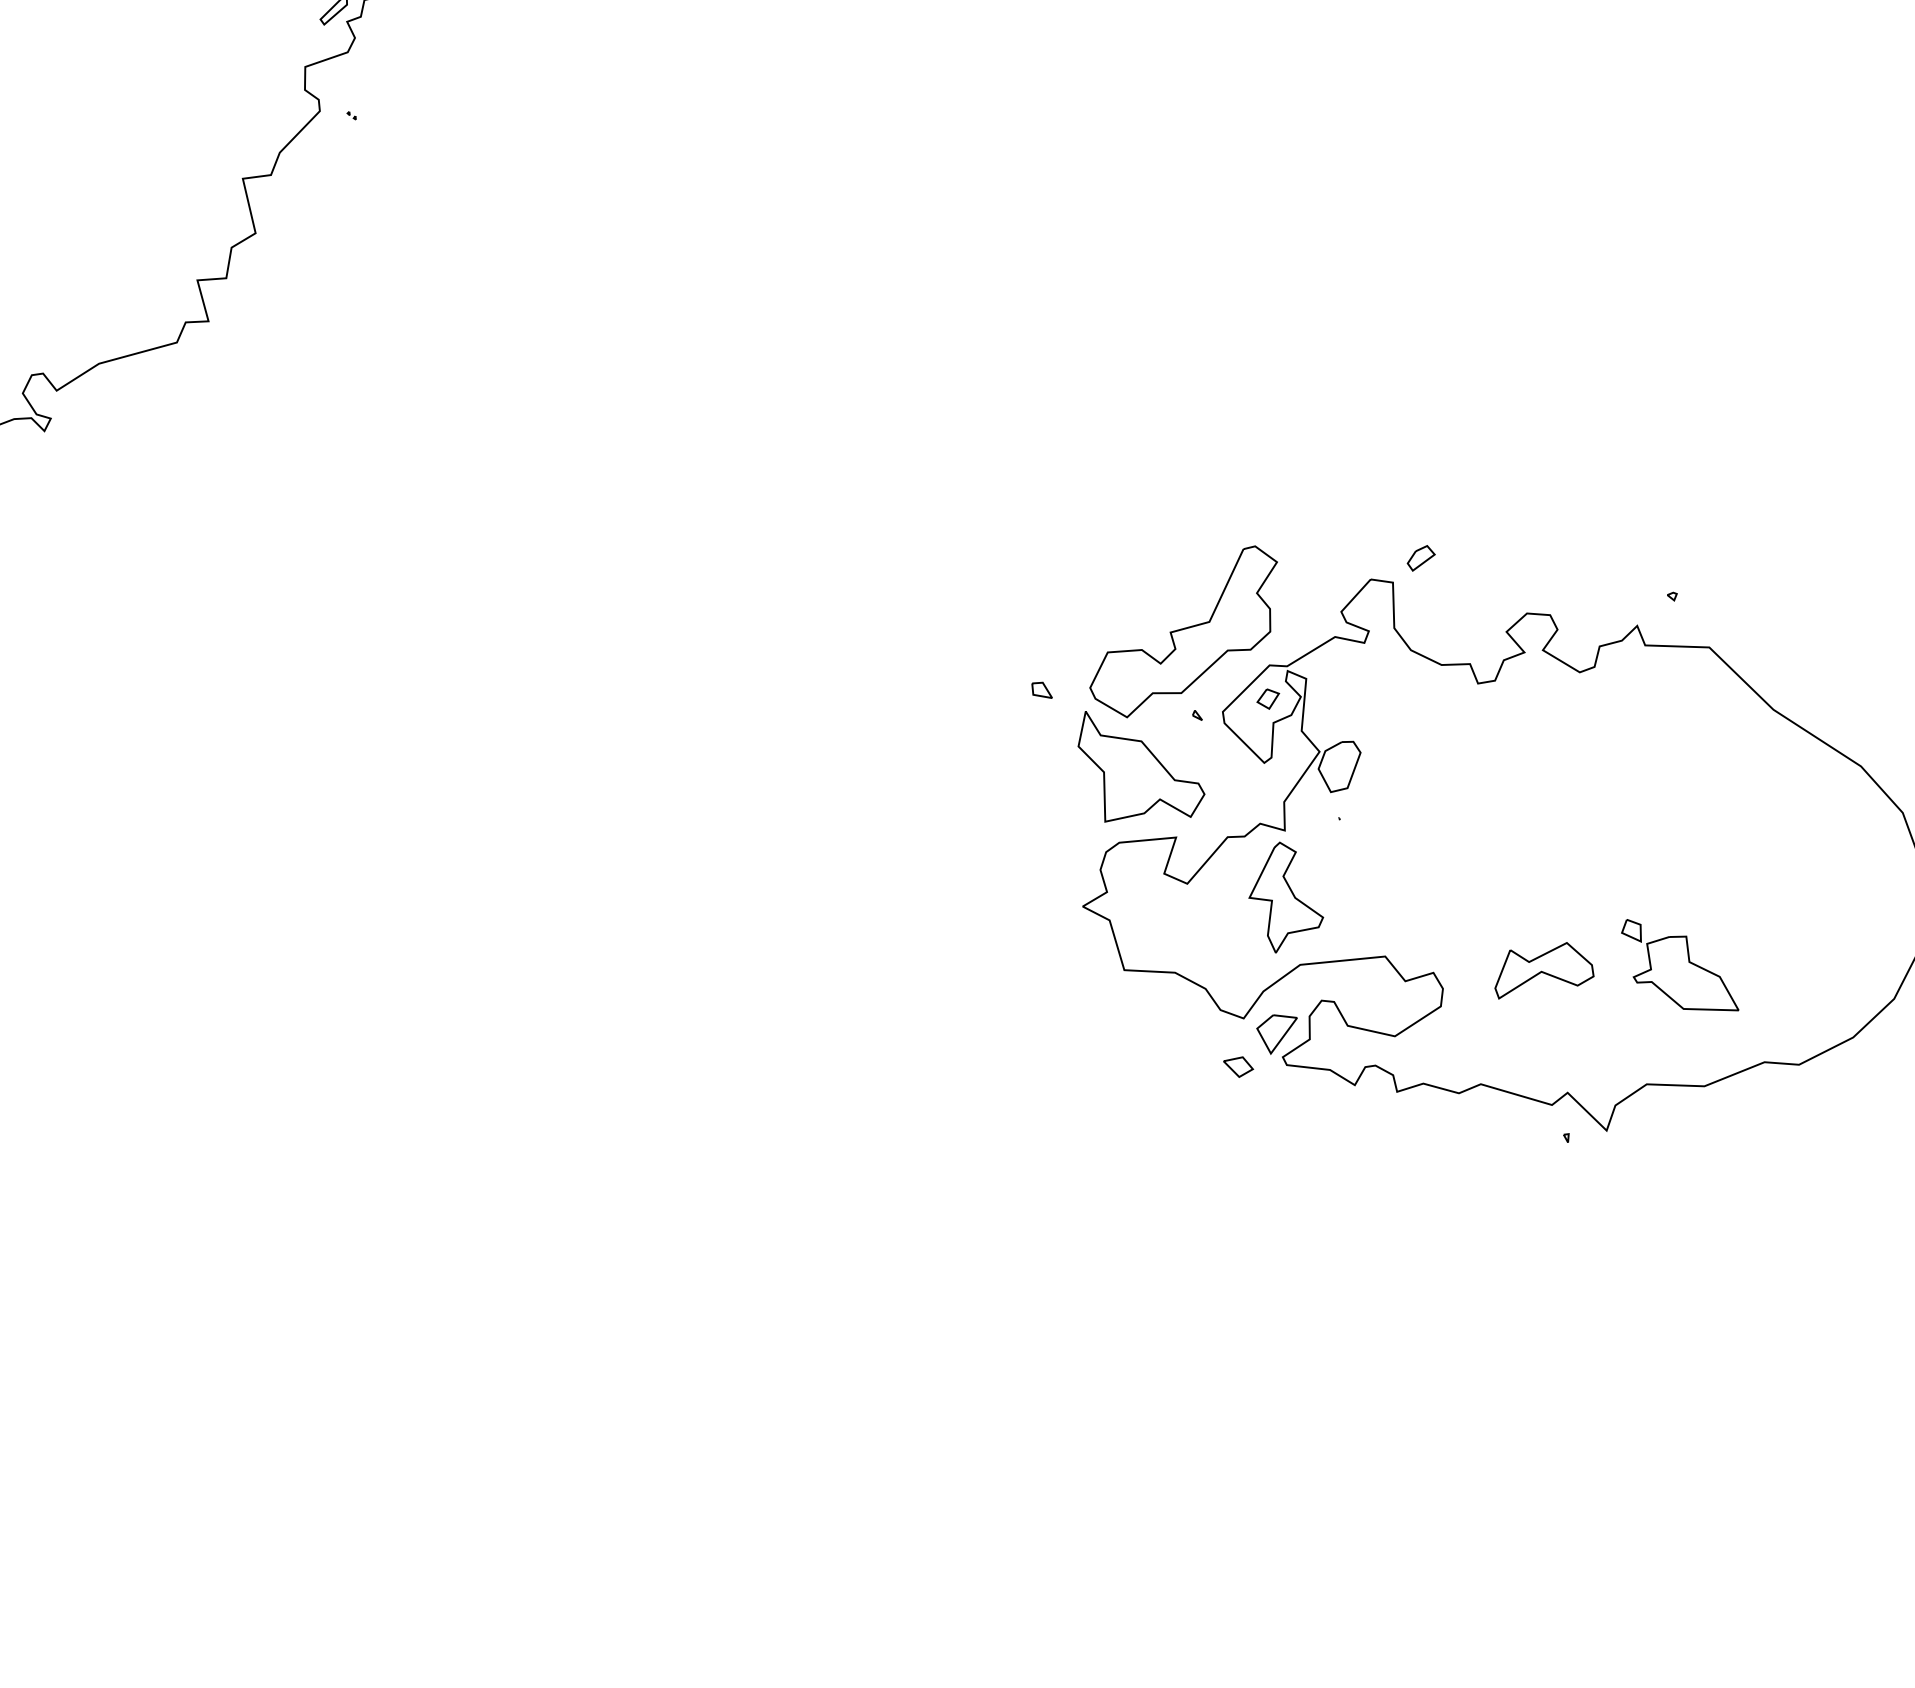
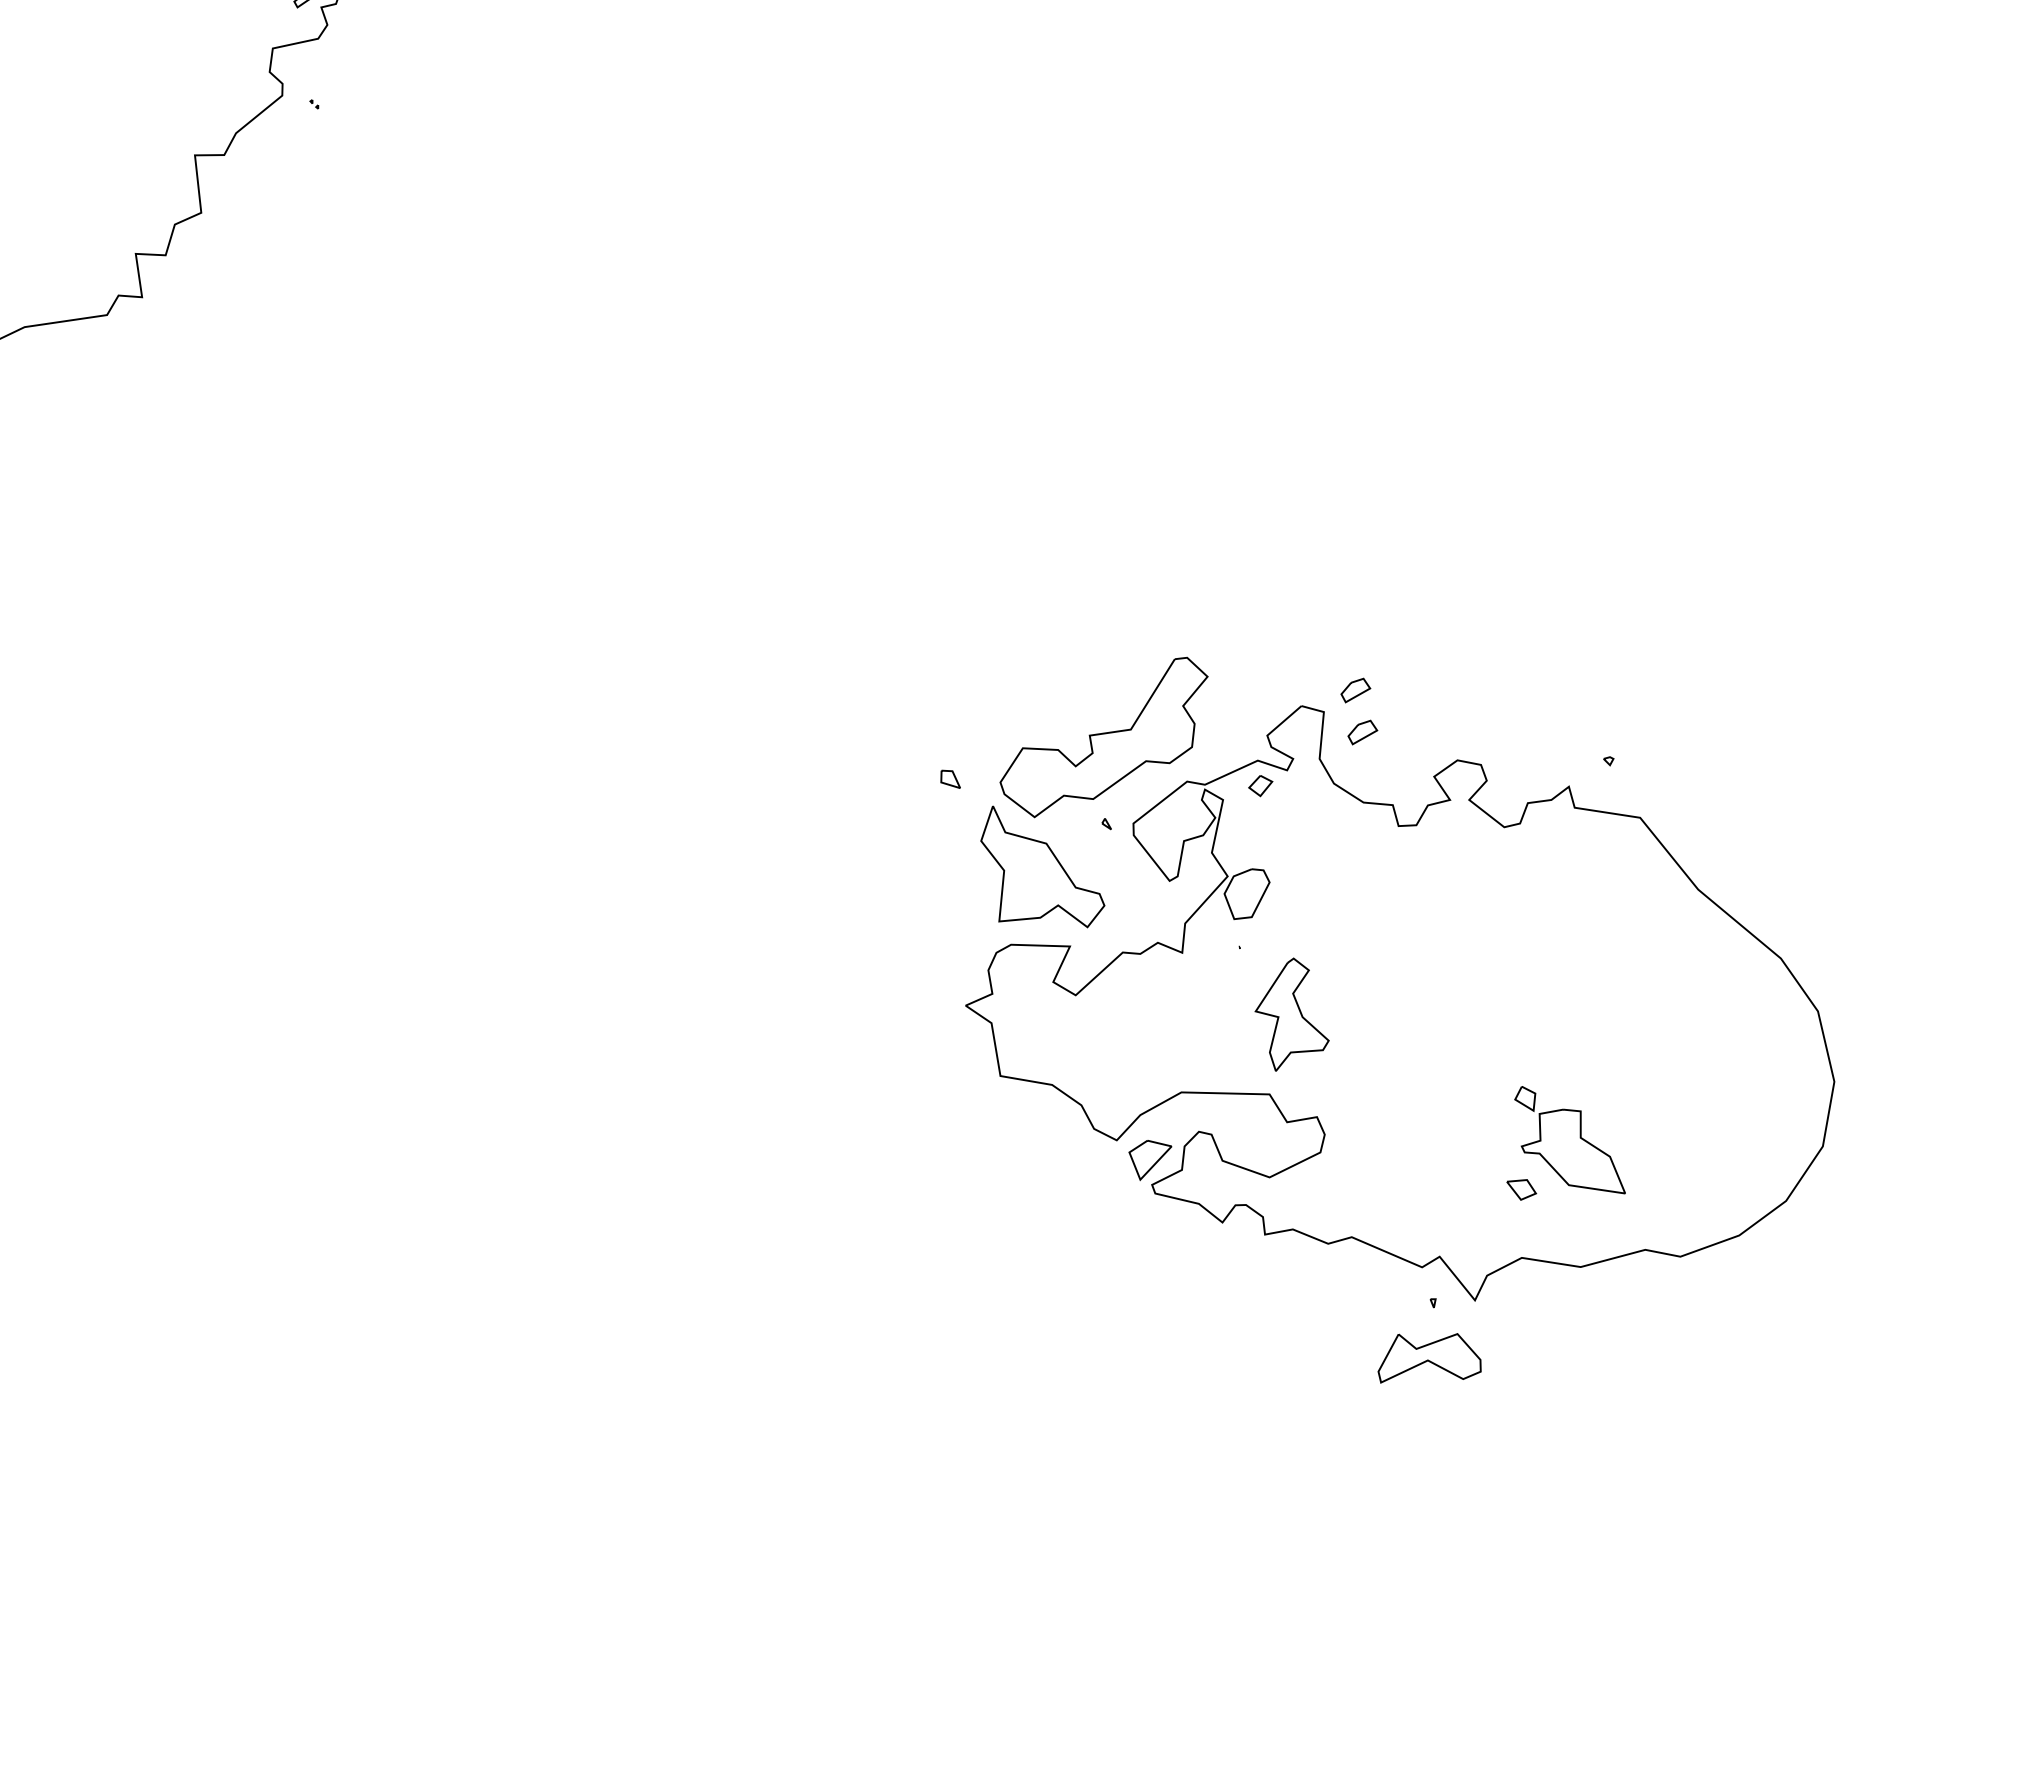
part: (1432, 597) -> (1362, 732), added
part: (1268, 699) -> (1260, 786), moved
part: (1284, 896) -> (1291, 1014), moved
part: (1542, 969) -> (1429, 1358), moved
part: (1238, 1067) -> (1521, 1189), moved

